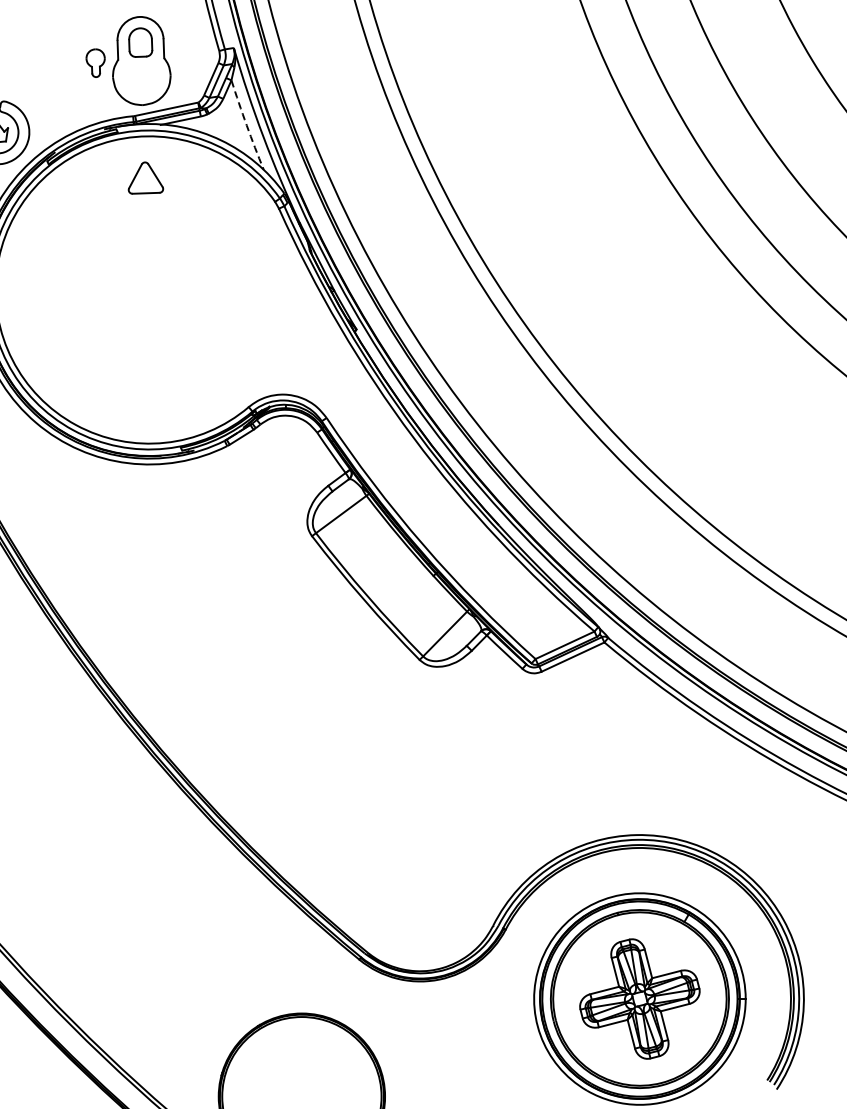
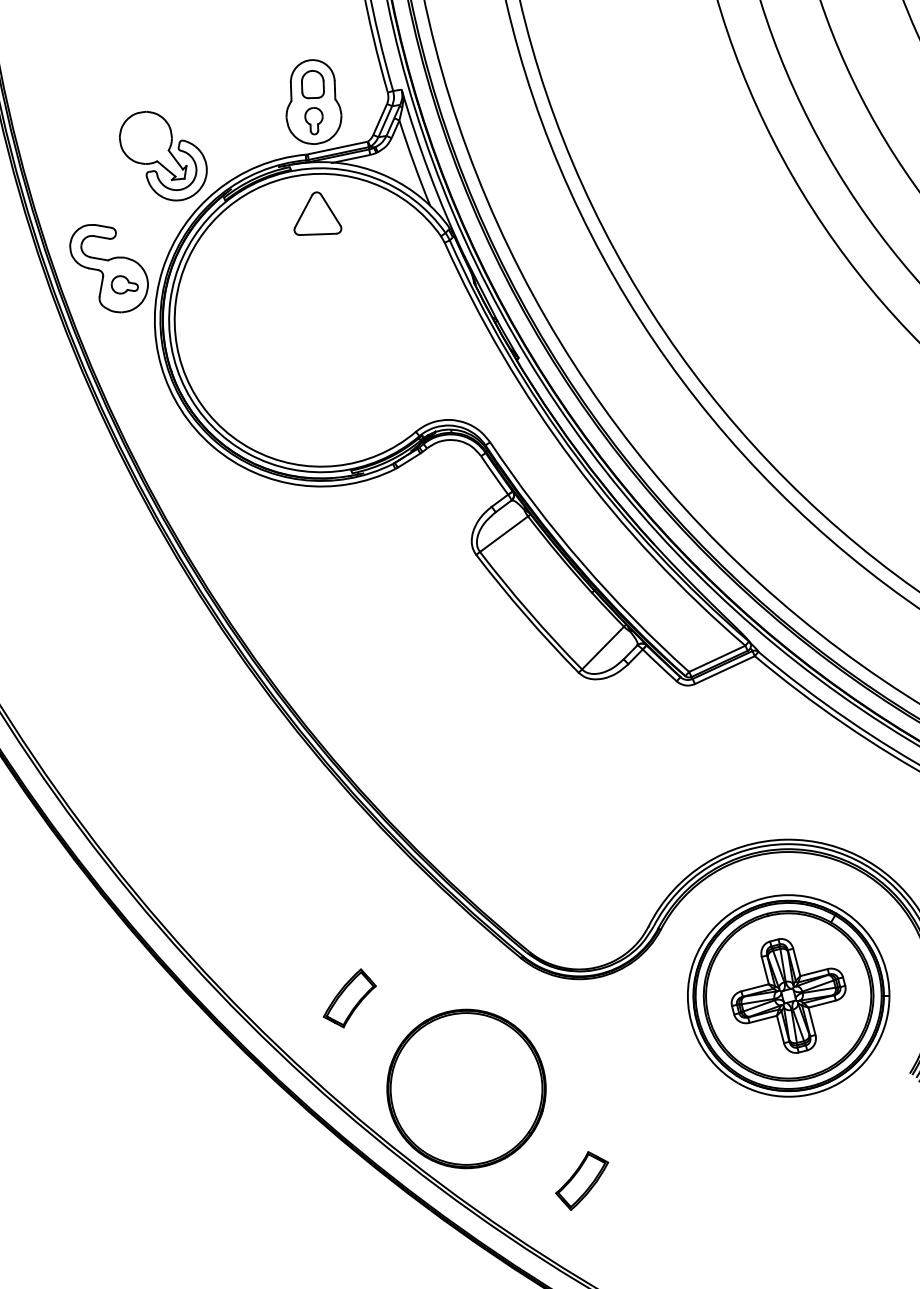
part: (95, 63) -> (313, 121), moved
arc: (247, 125) -> (414, 163), dashed -> solid
part: (145, 177) -> (317, 213), size x1.43
part: (179, 1001) -> (349, 998), added

